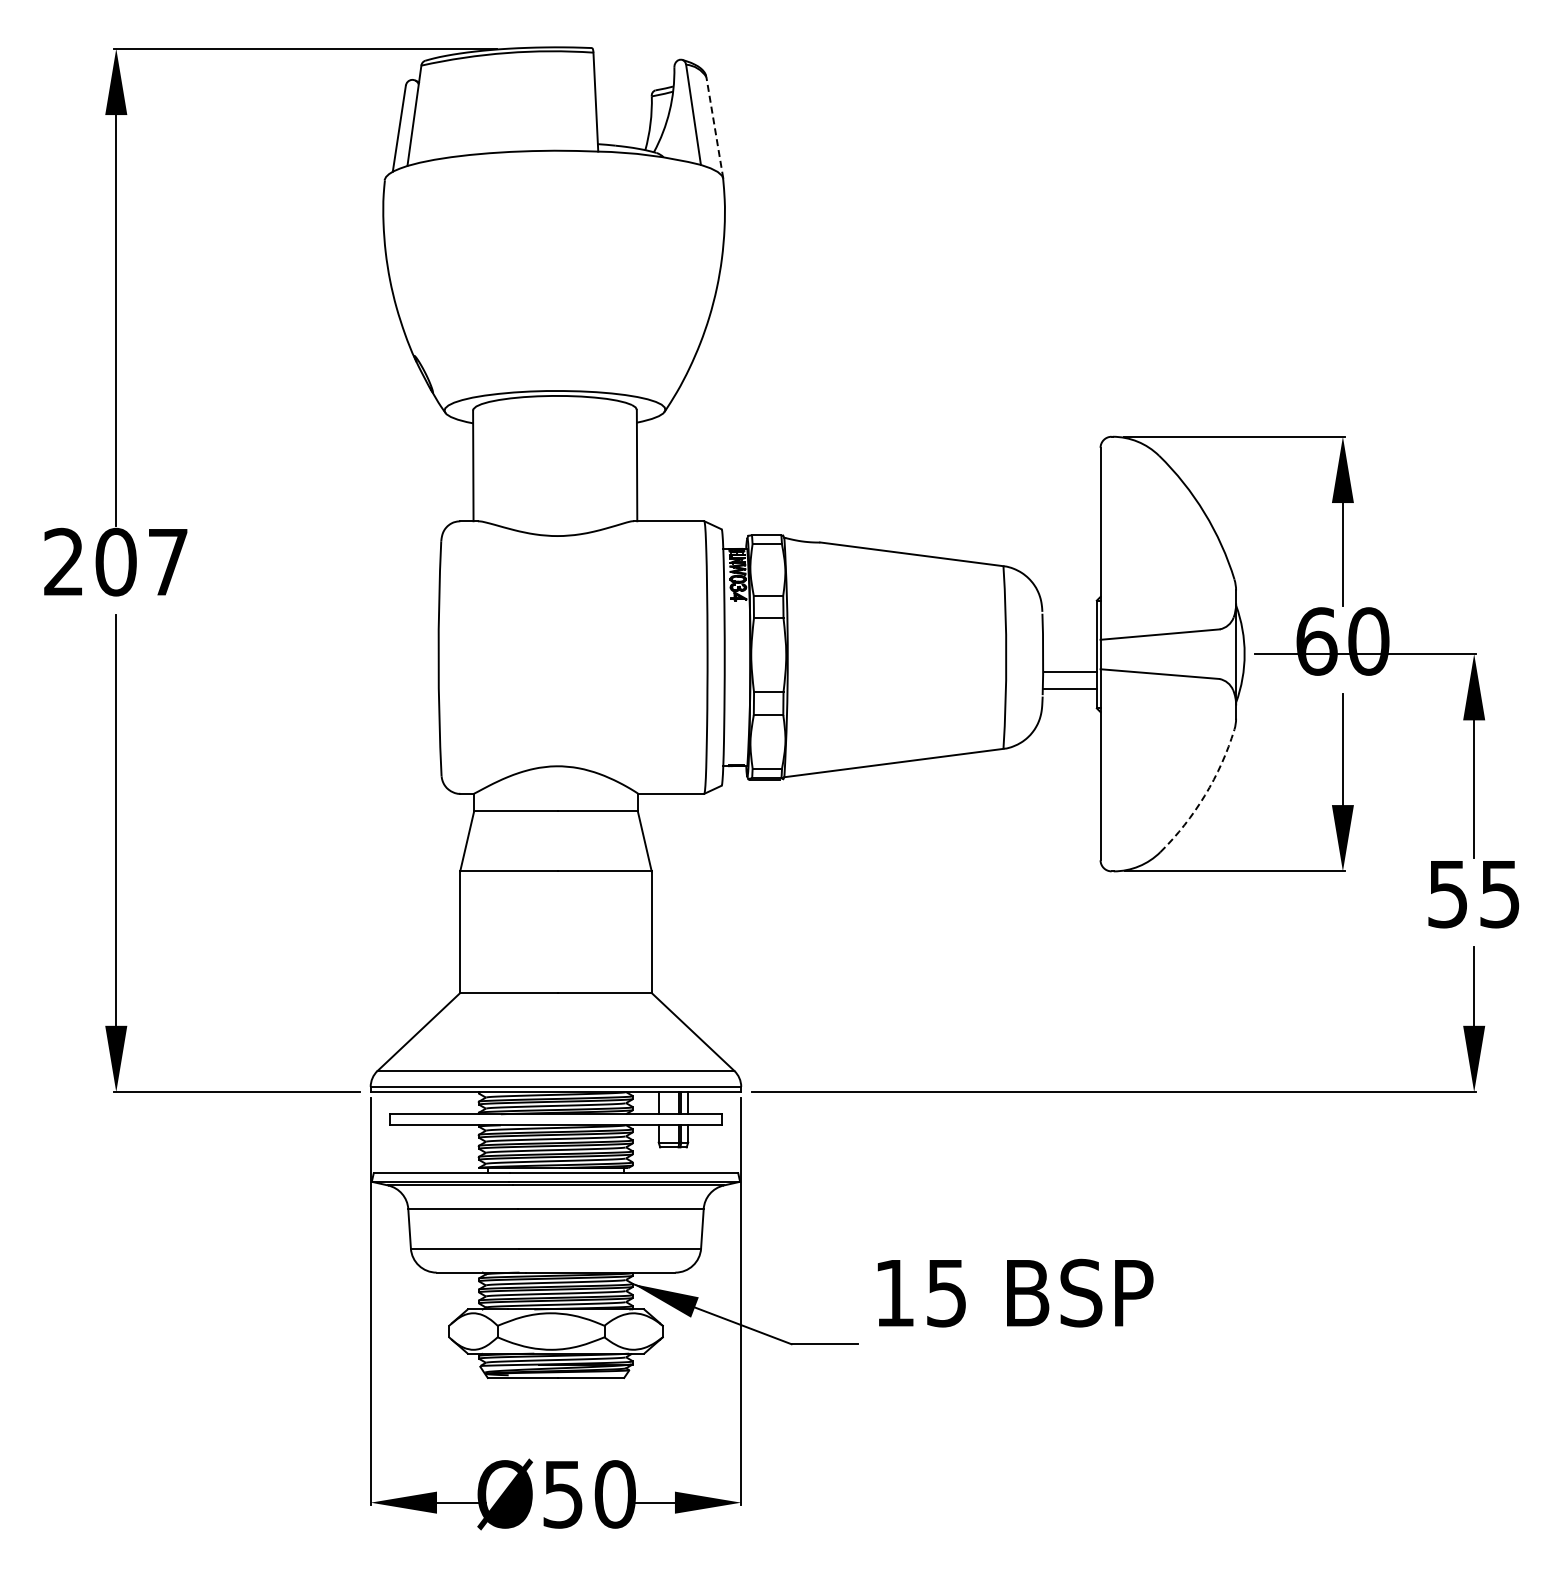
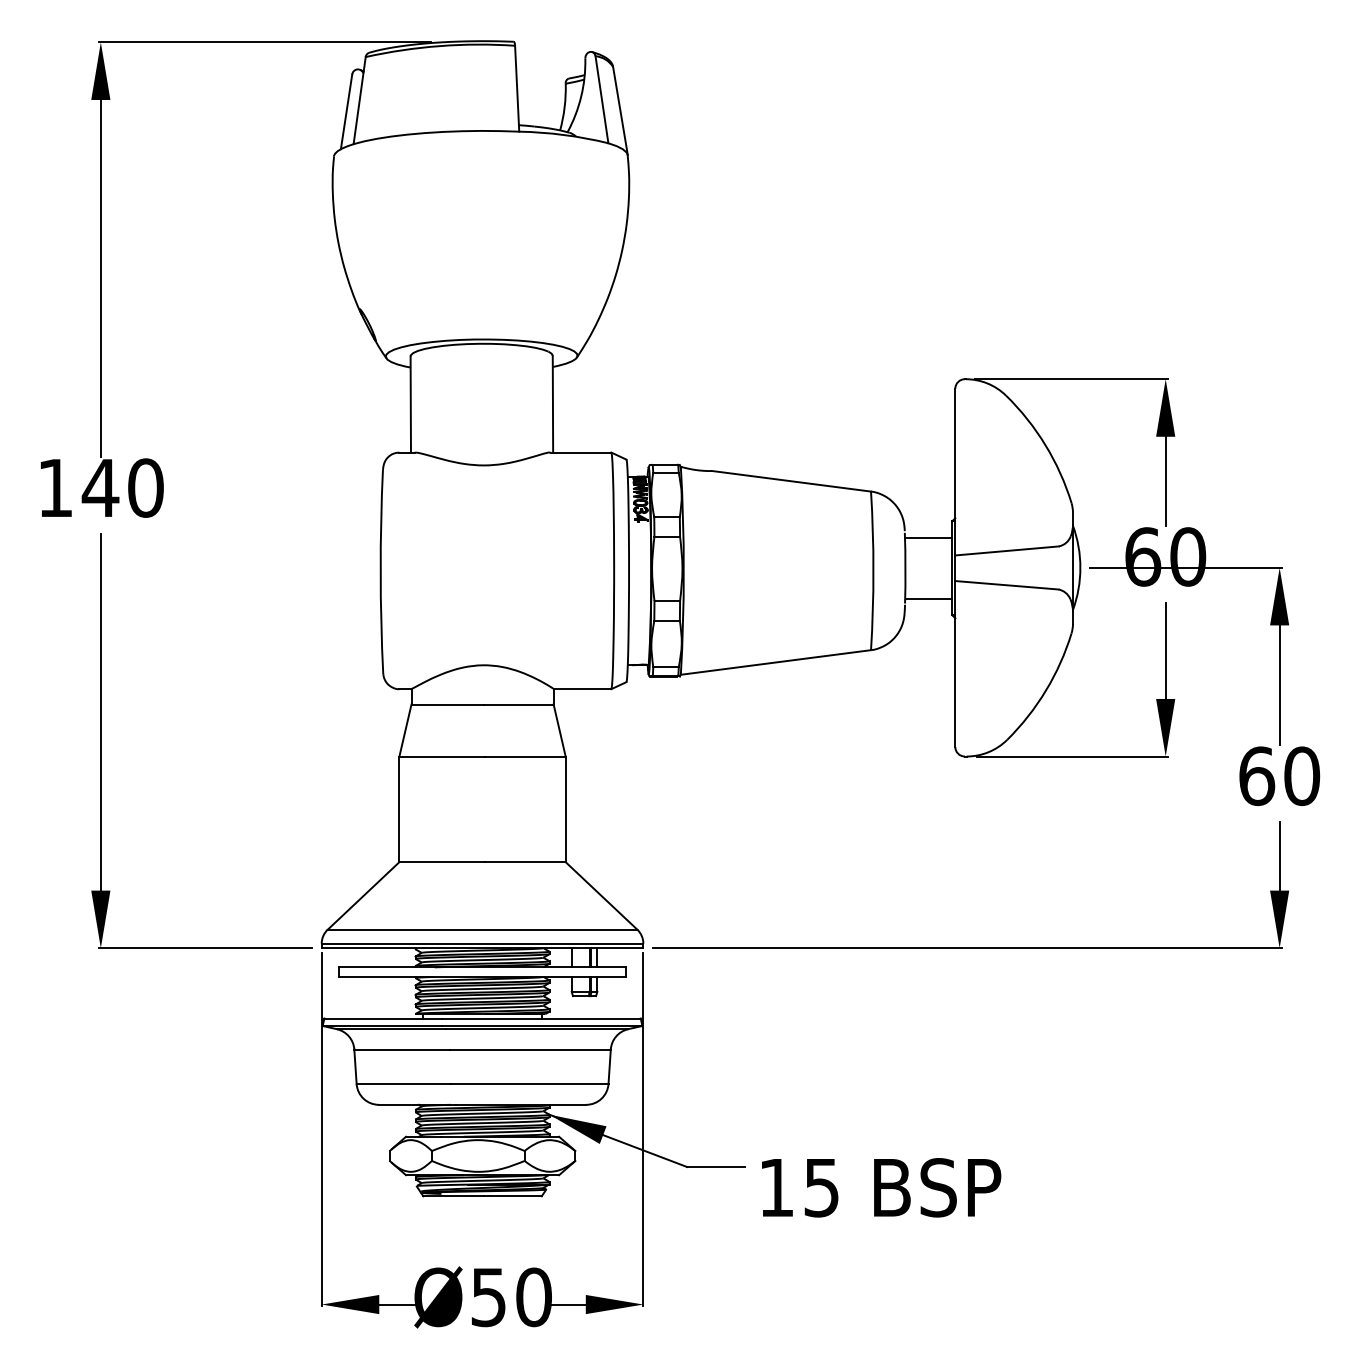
line: (714, 127) -> (620, 110), dashed -> solid
text: (116, 561) -> (101, 487), 207 -> 140
line: (1069, 671) -> (928, 537), moved
arc: (1205, 795) -> (1046, 690), dashed -> solid
text: (1473, 893) -> (1279, 775), 55 -> 60
text: (1015, 1292) -> (881, 1187), moved

